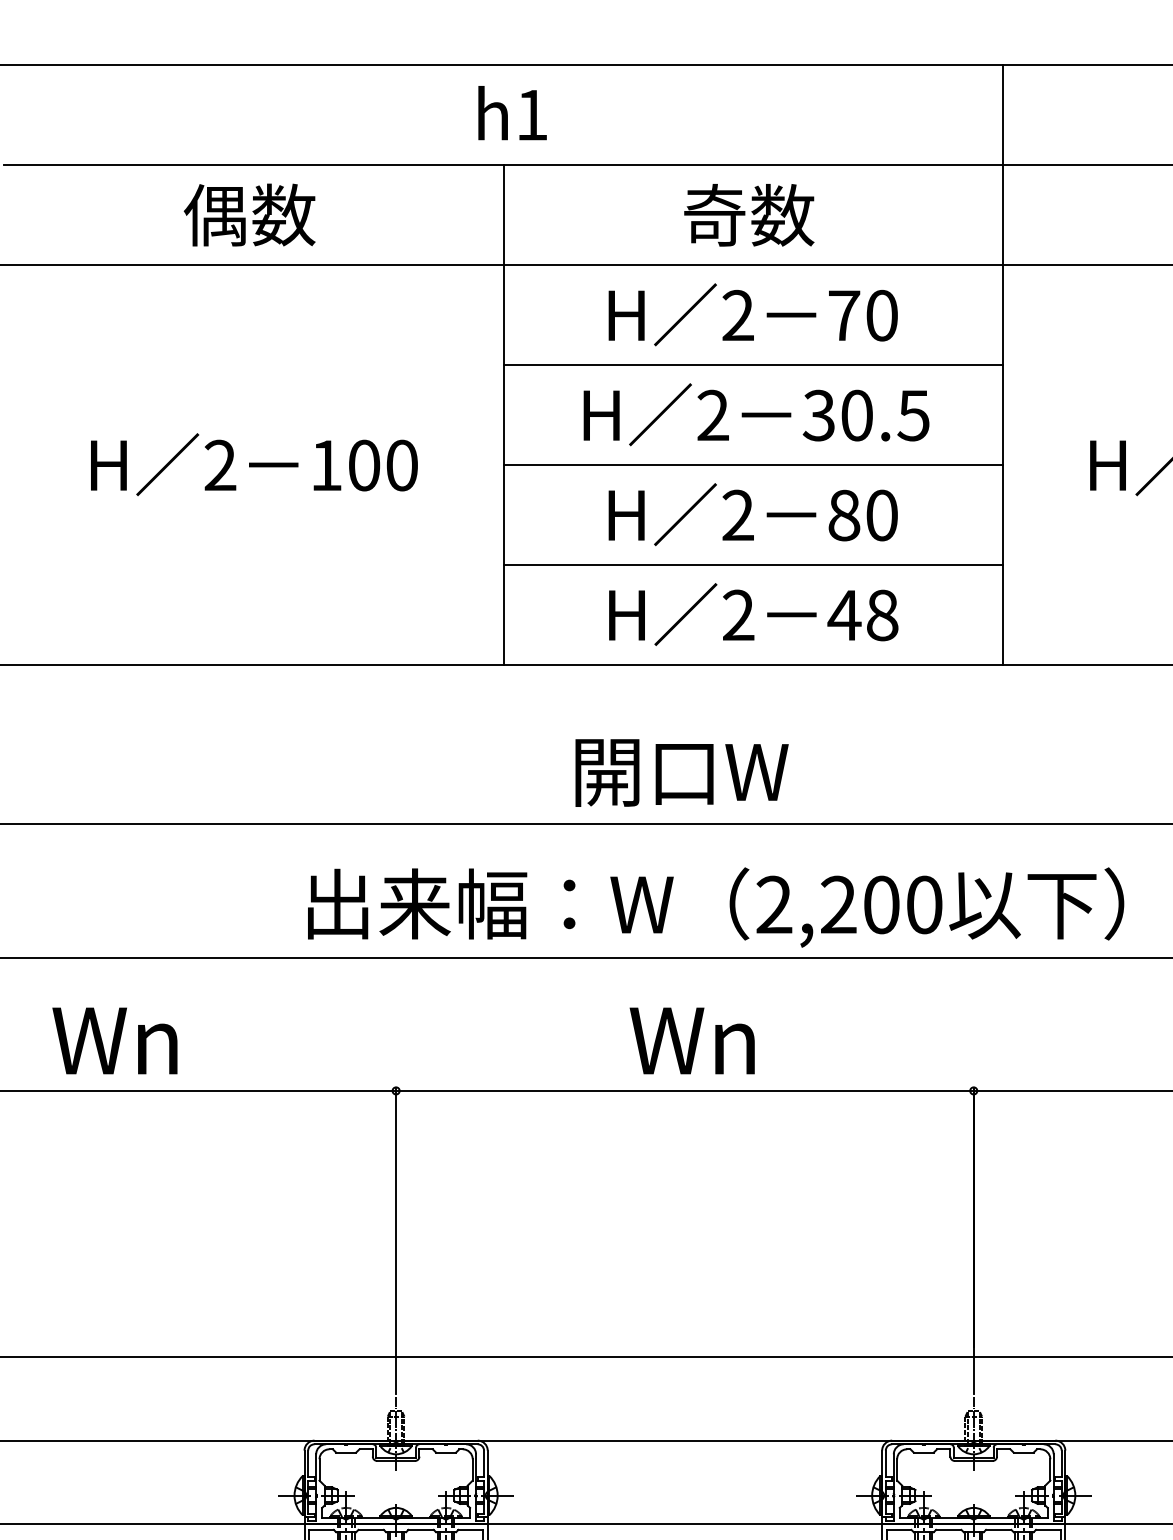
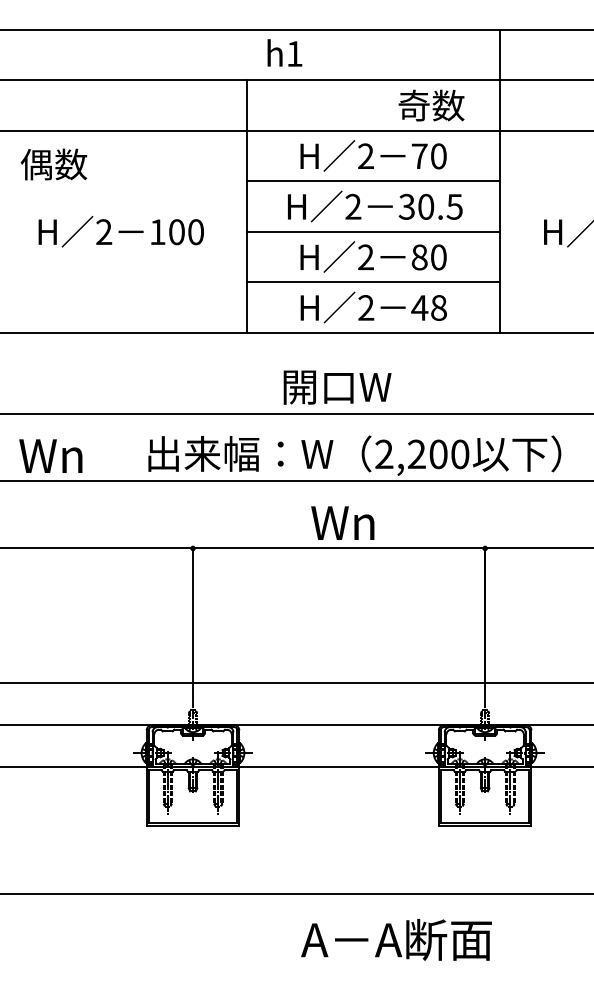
text: (511, 112) -> (284, 52), moved
text: (248, 215) -> (53, 164), moved
text: (749, 215) -> (431, 105), moved
text: (114, 1039) -> (50, 455), moved

